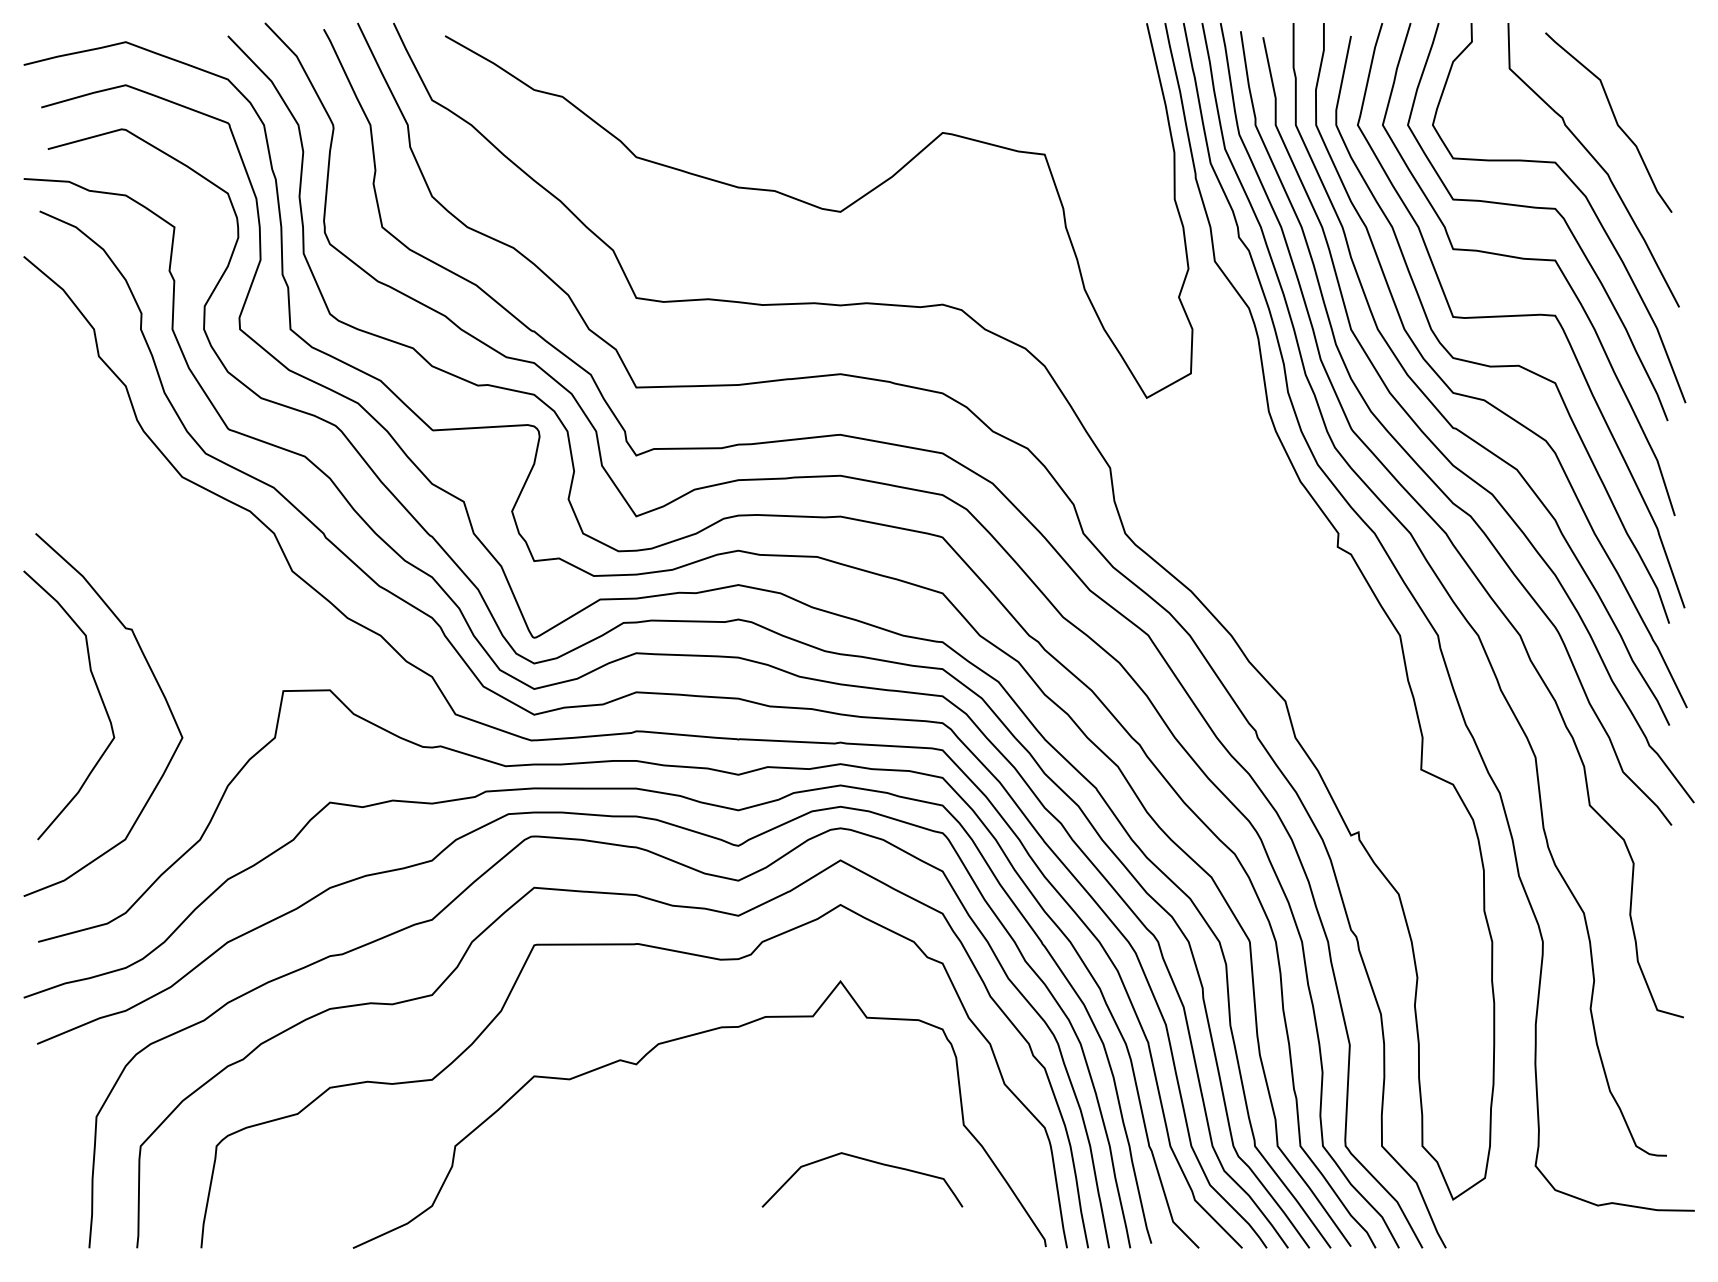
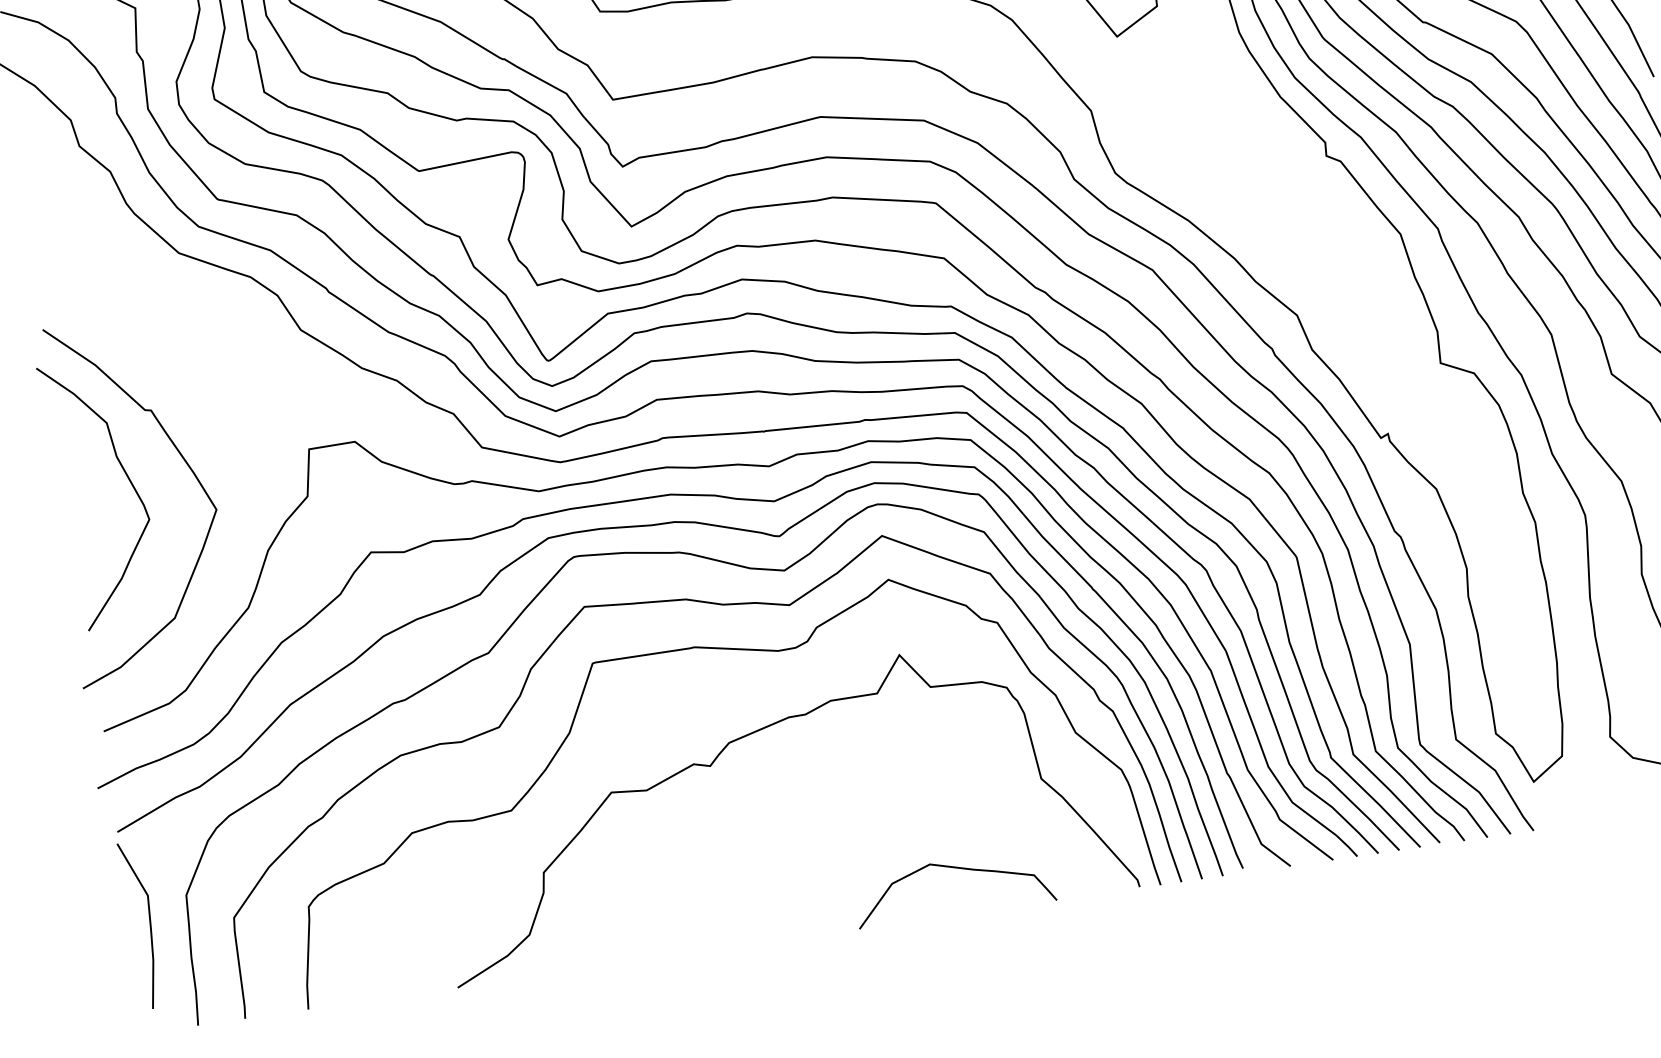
line: (55, 1140) -> (149, 924), added
curve: (868, 1161) -> (957, 868), moved

